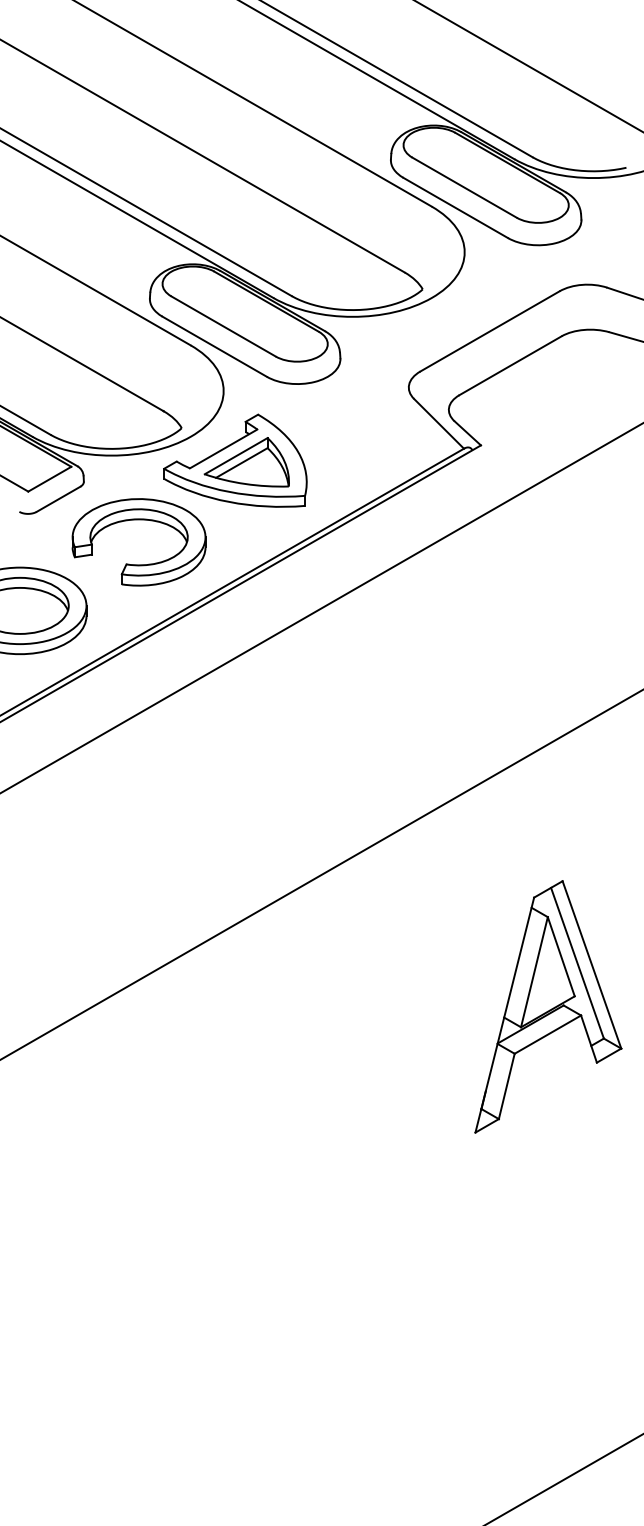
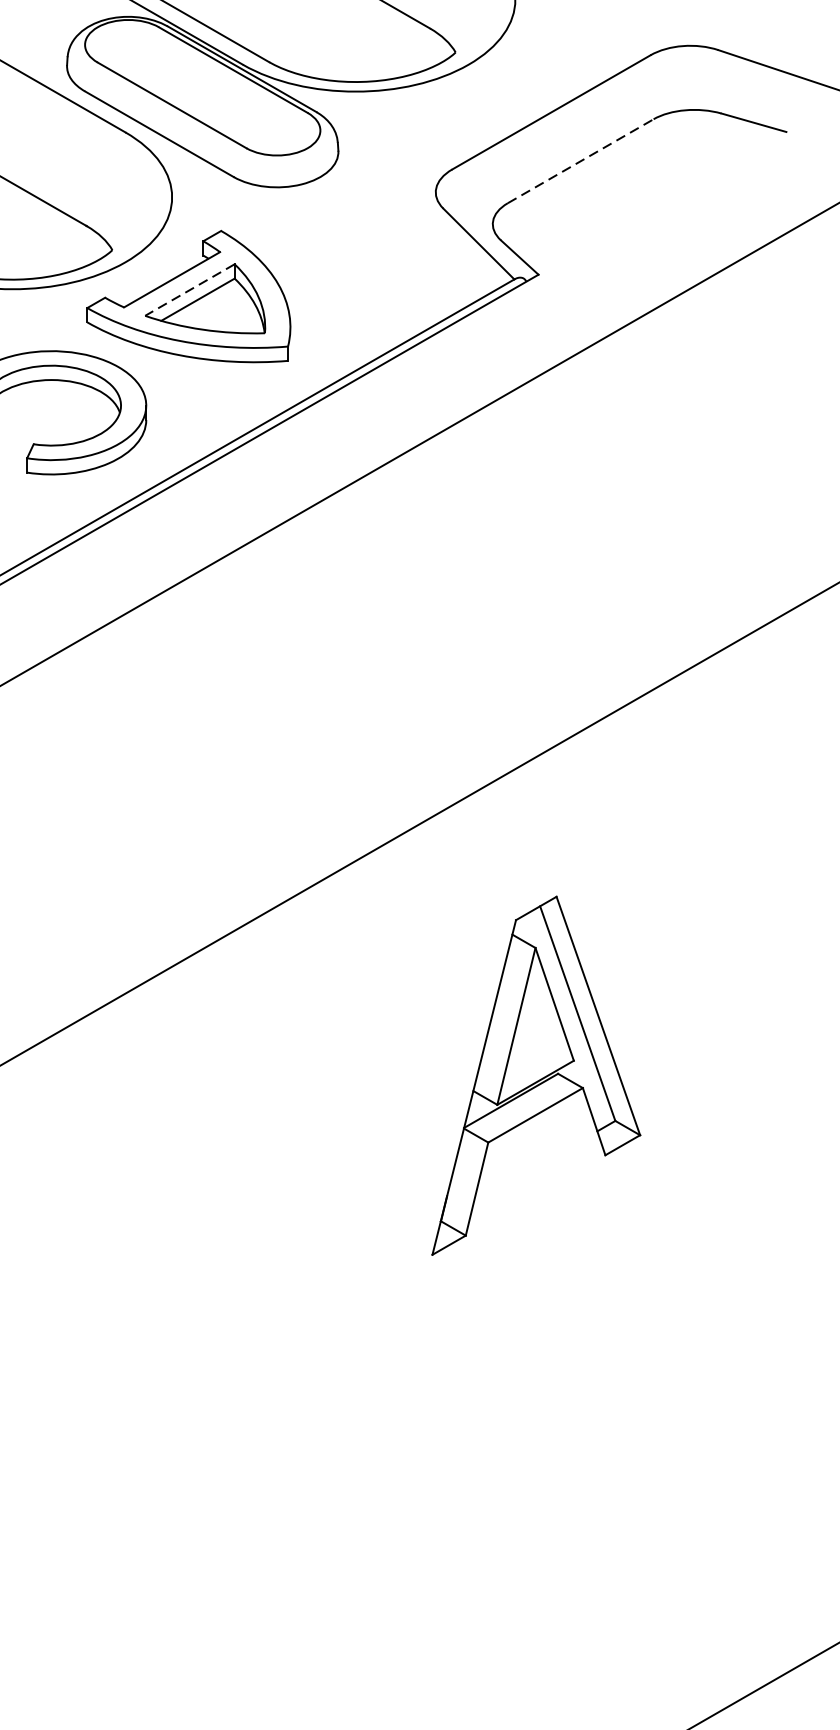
line: (511, 365) -> (582, 160), solid -> dashed
line: (235, 456) -> (188, 290), solid -> dashed
part: (548, 1006) -> (536, 1075), moved

